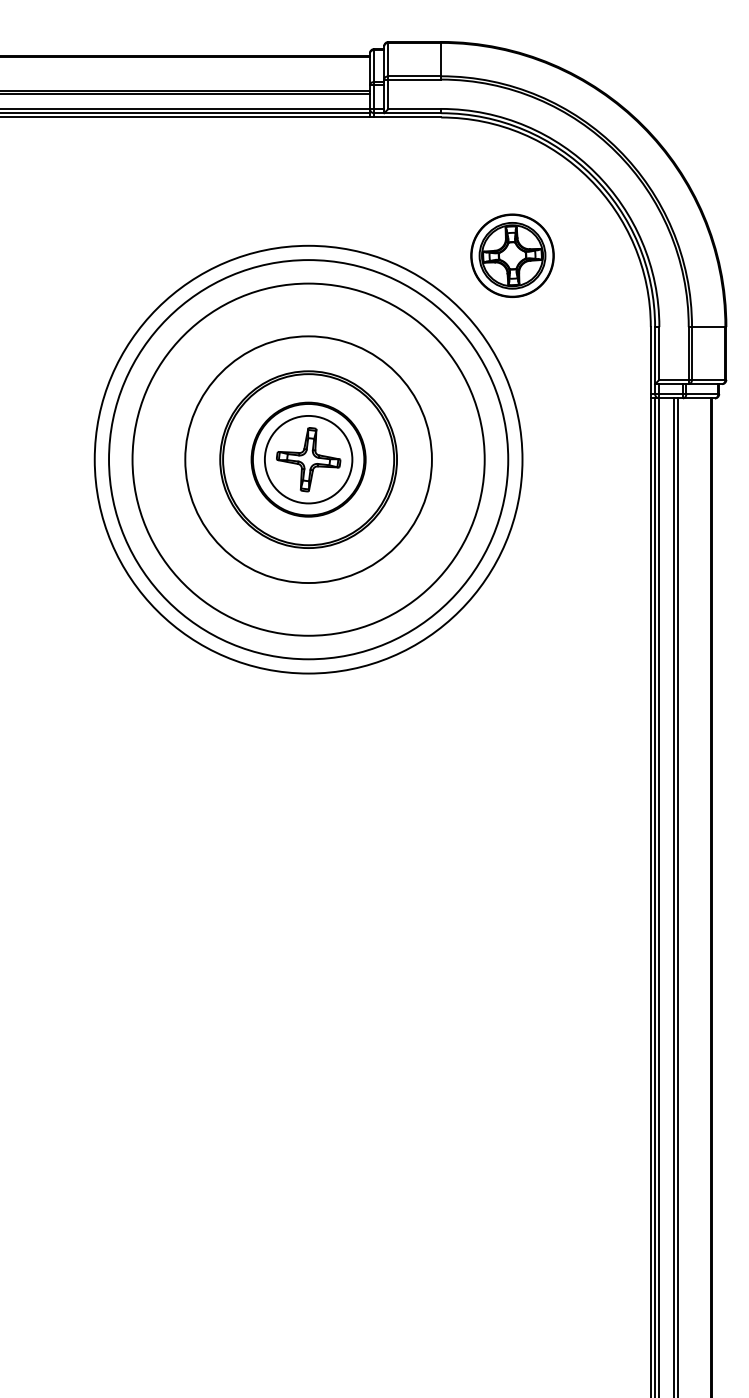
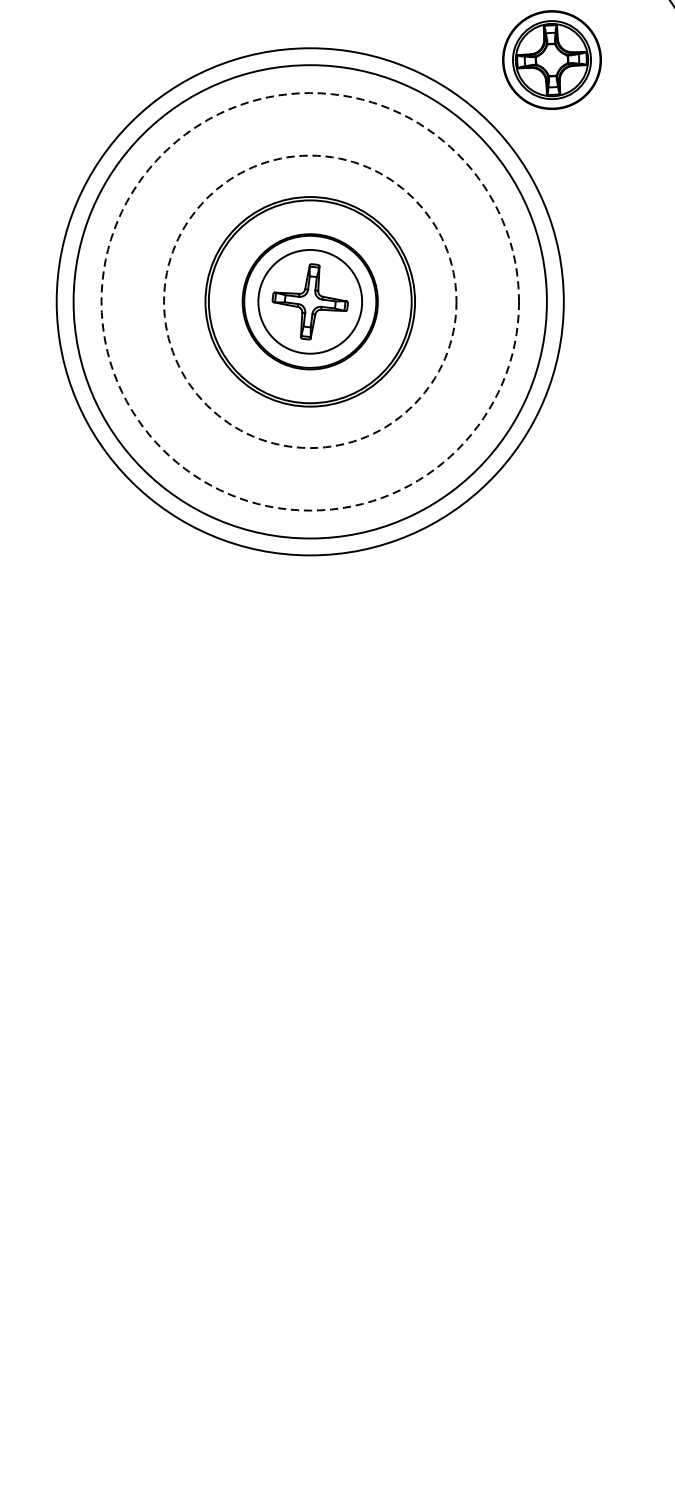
circle: (308, 459) -> (310, 301), solid -> dashed
circle: (308, 459) -> (310, 301), solid -> dashed

